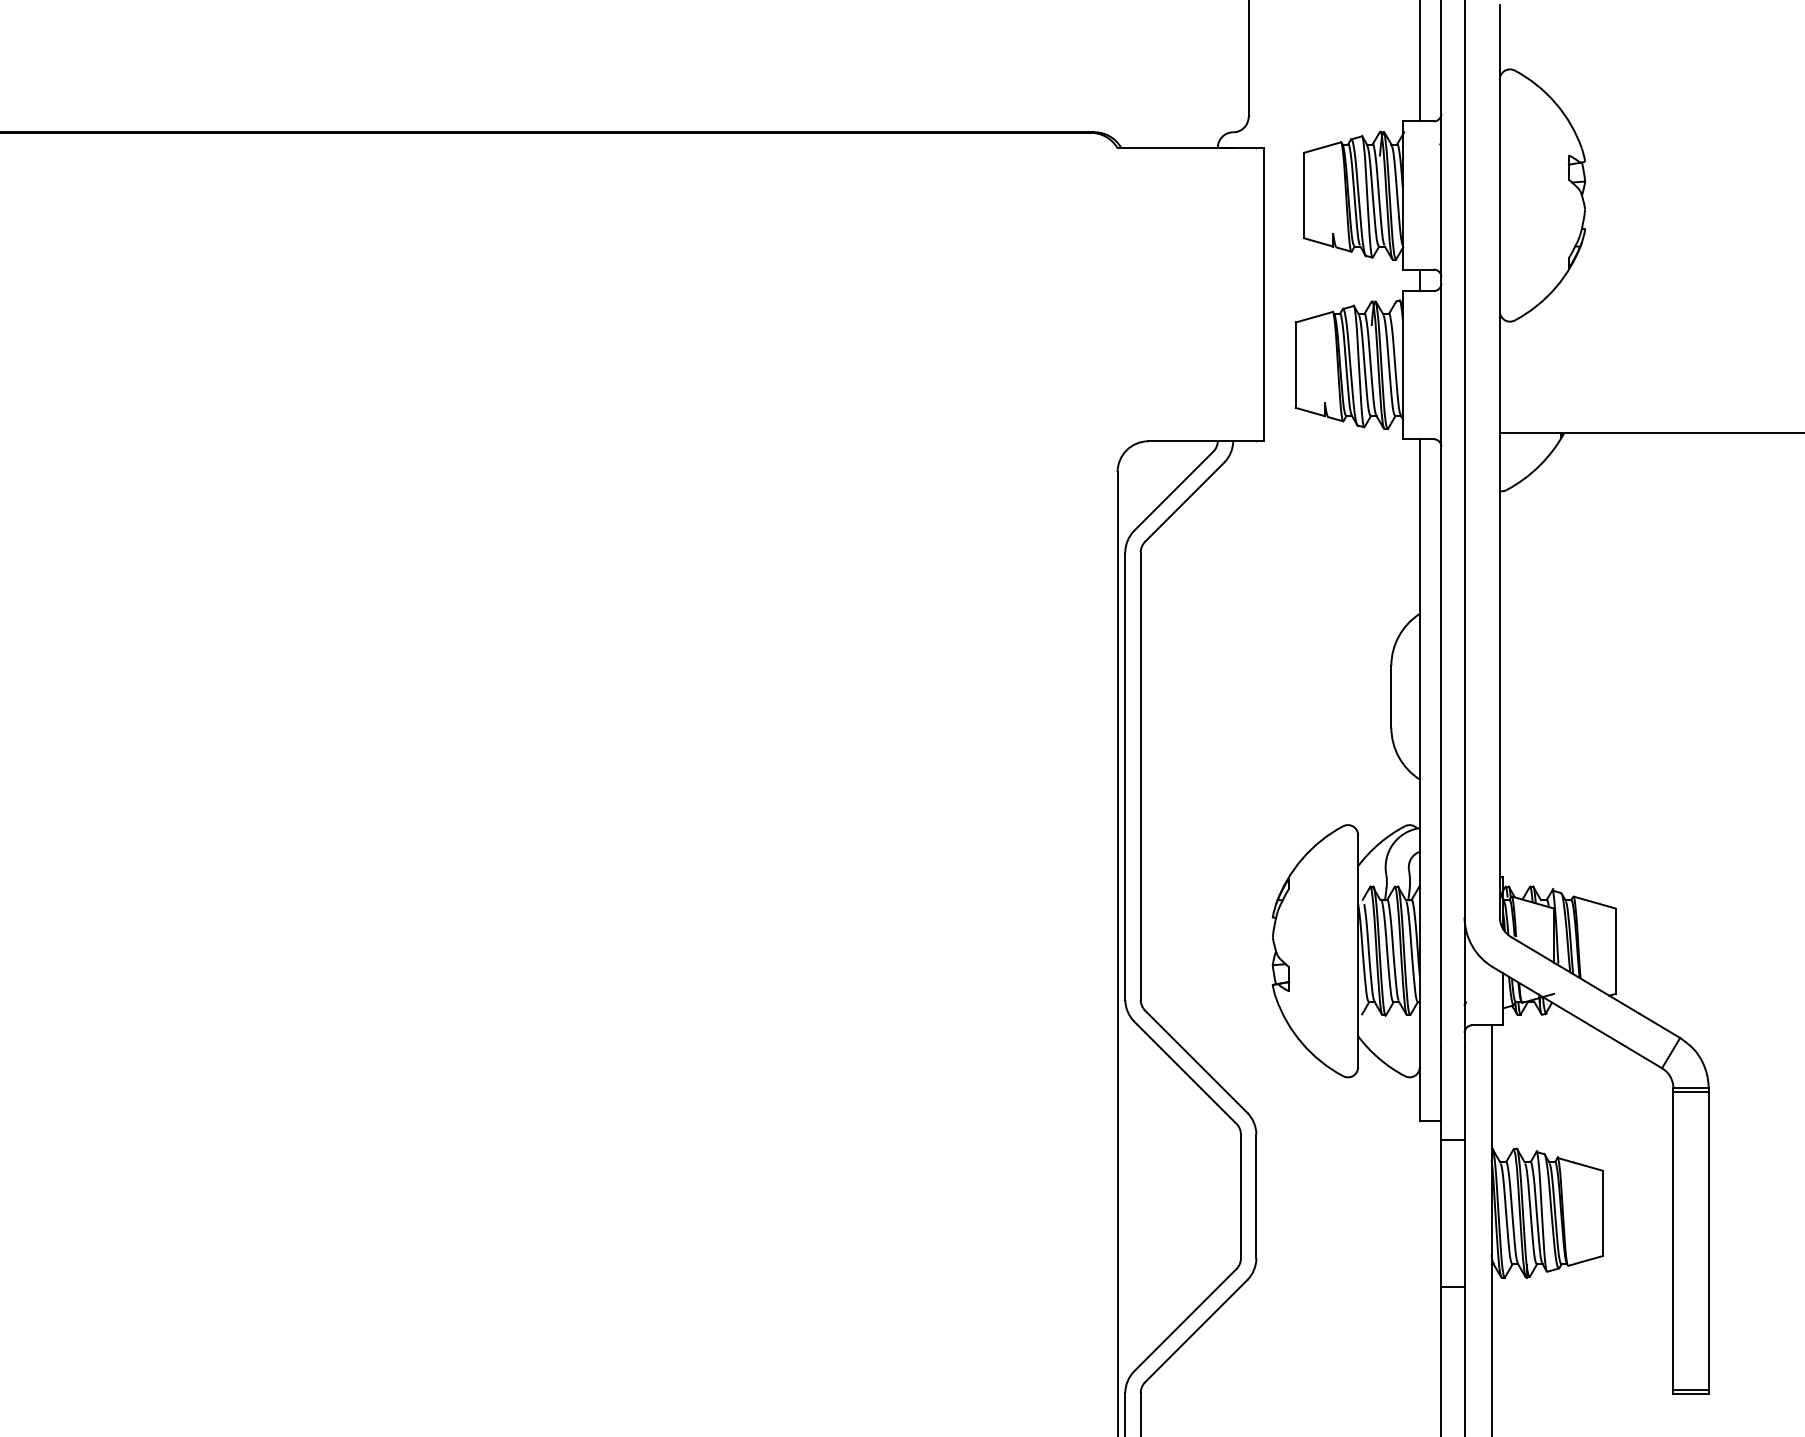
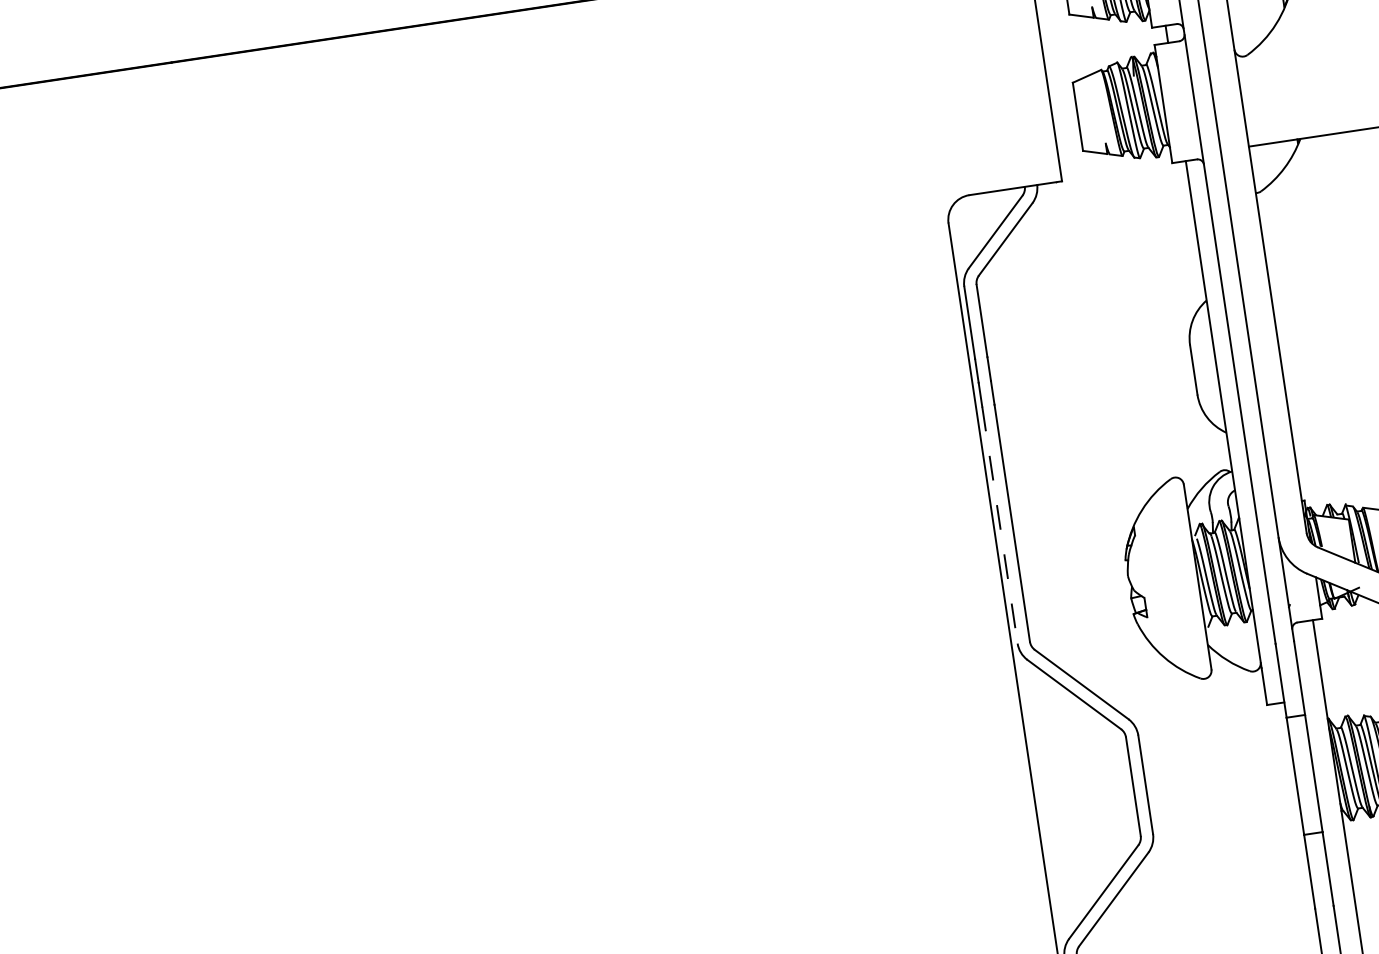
line: (1125, 851) -> (1000, 525), solid -> dashed

